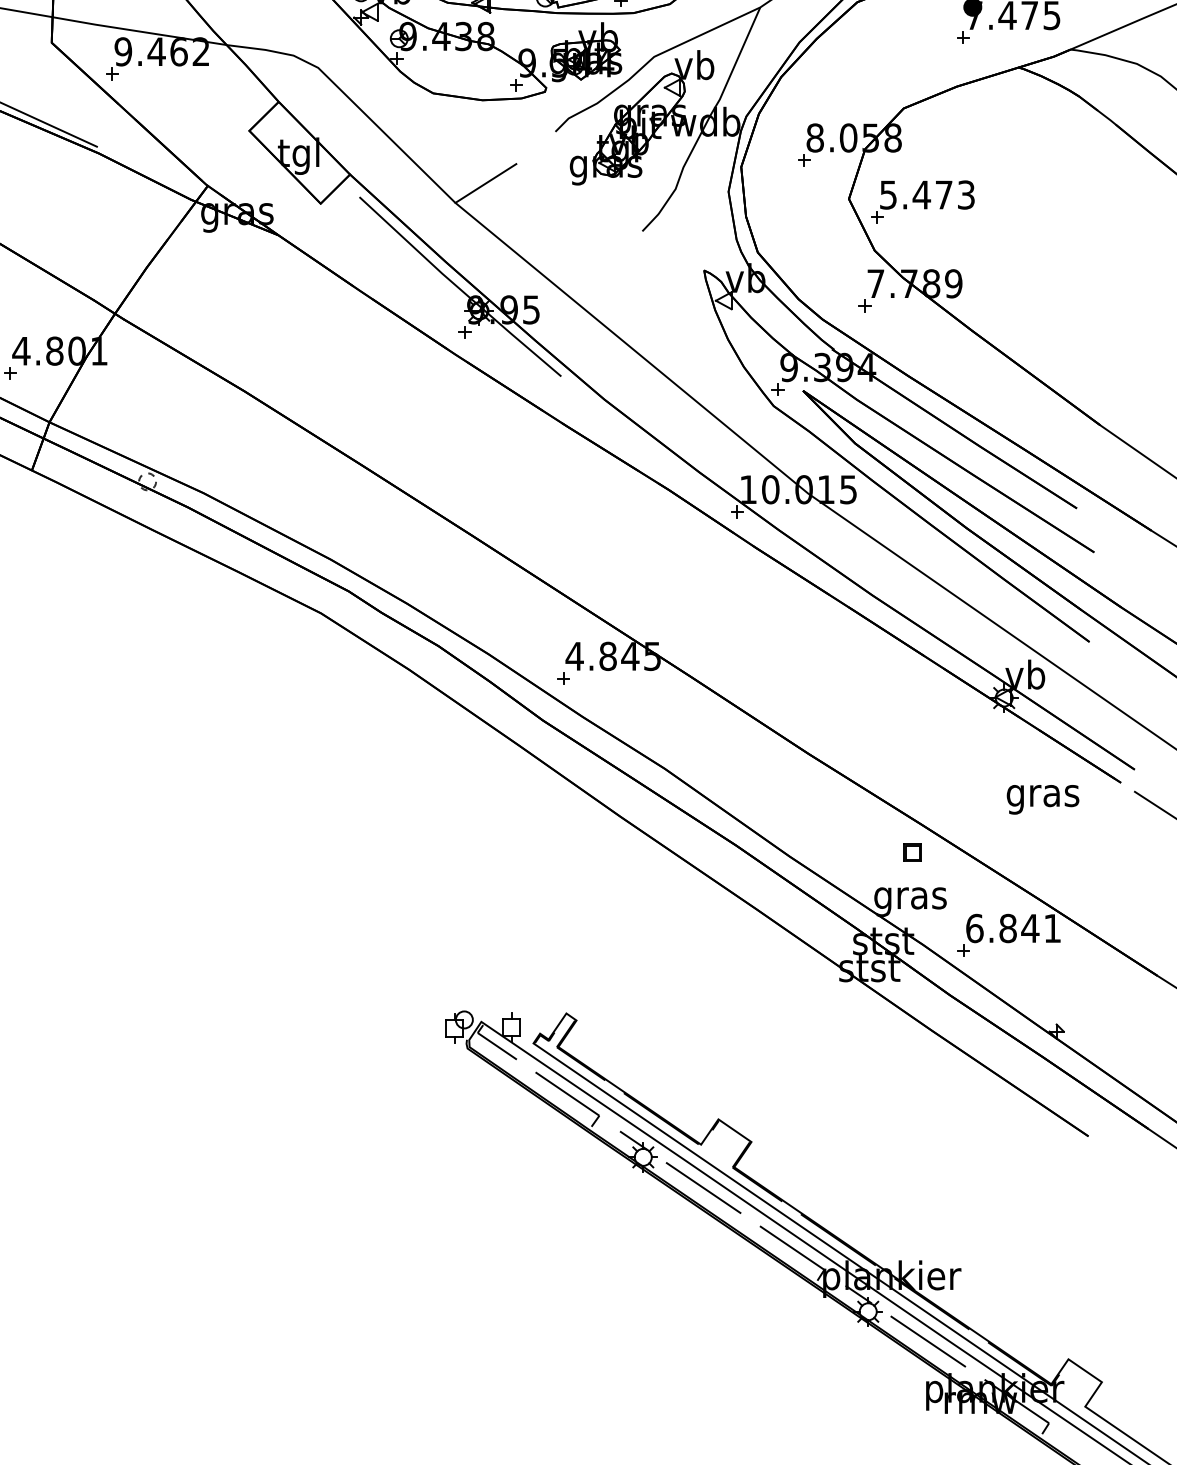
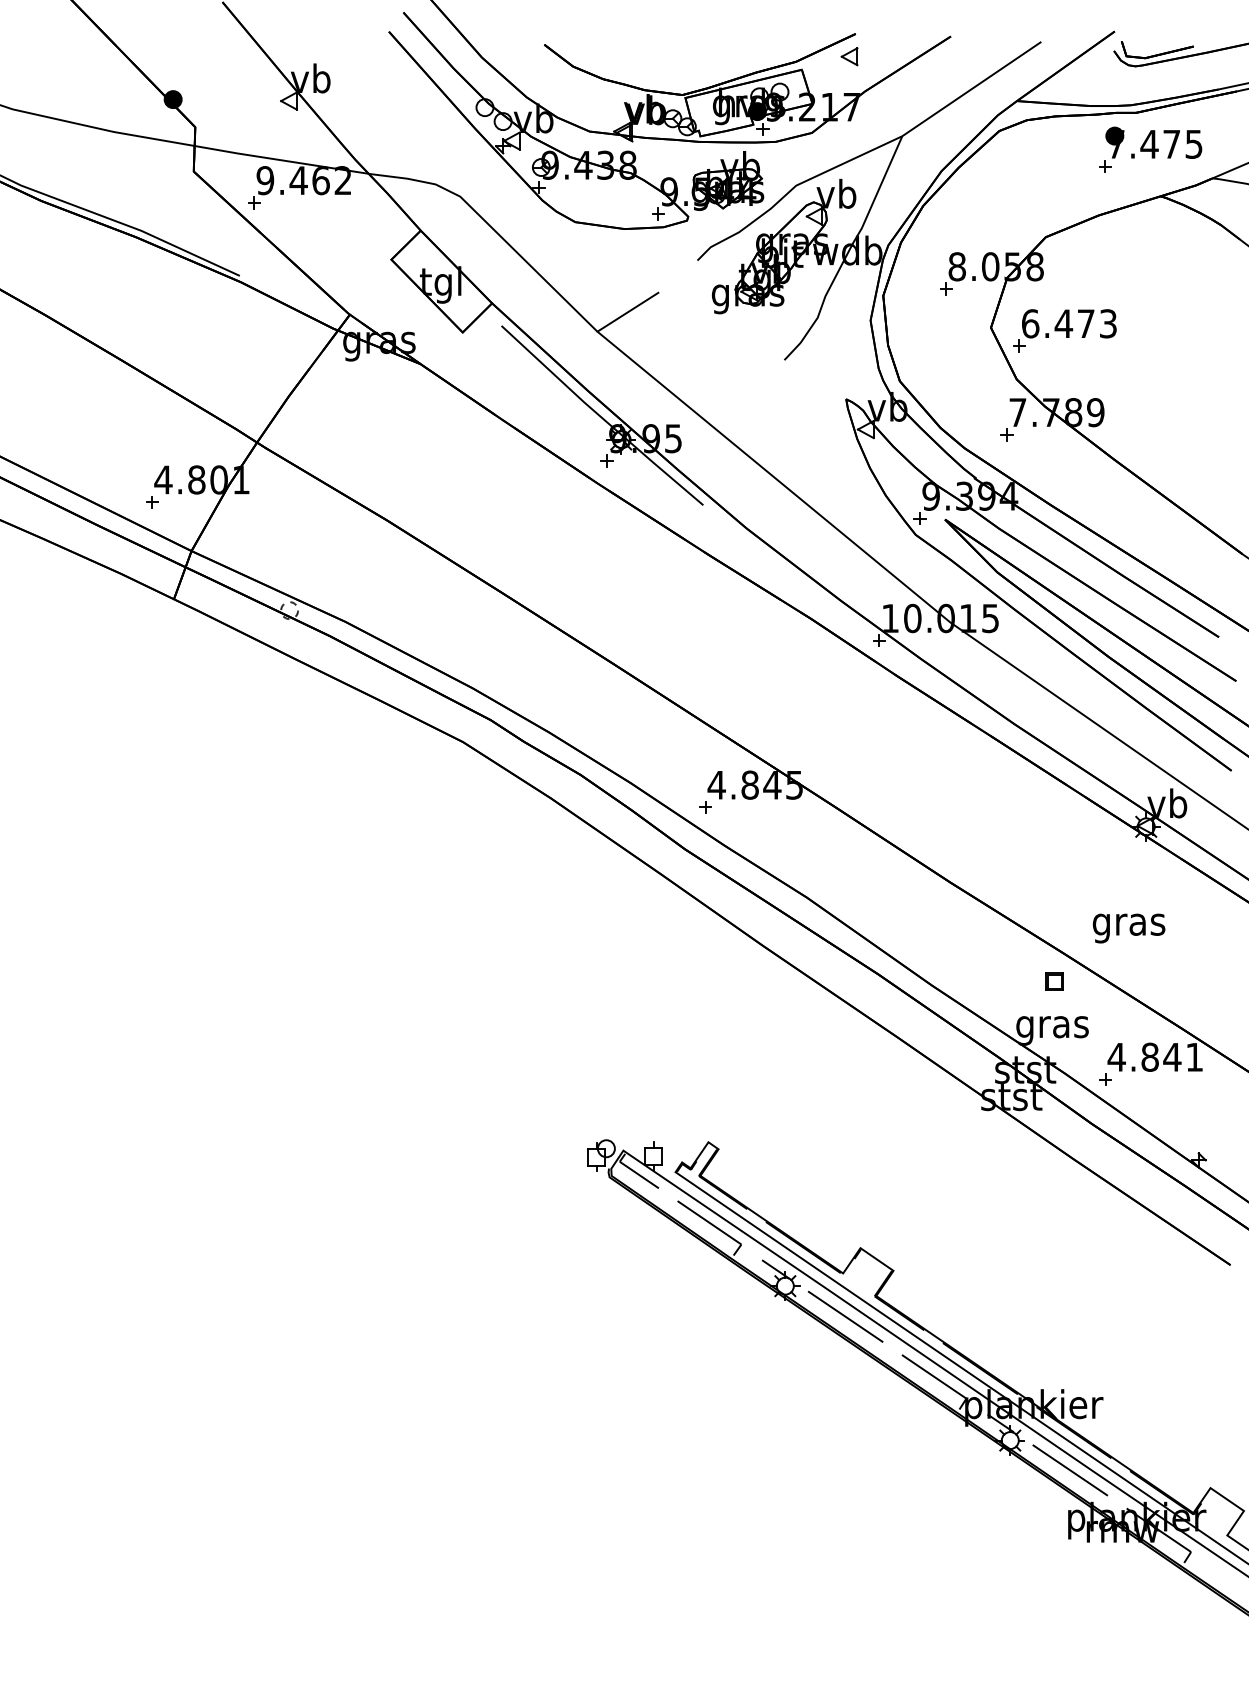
text: (888, 194) -> (1030, 323), 5.473 -> 6.473
text: (1042, 799) -> (1128, 928), moved
text: (974, 927) -> (1116, 1056), 6.841 -> 4.841

